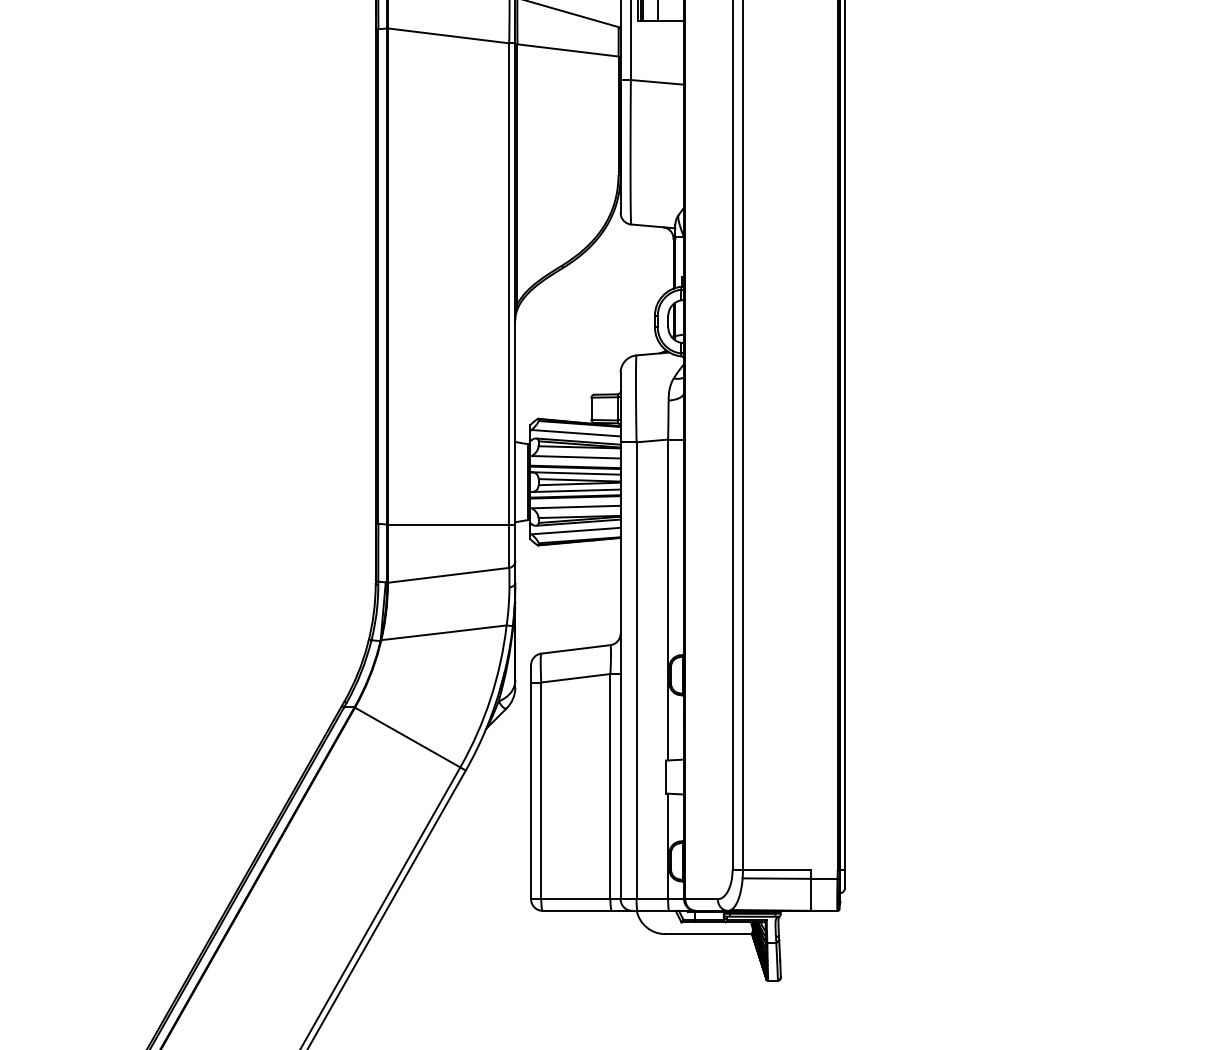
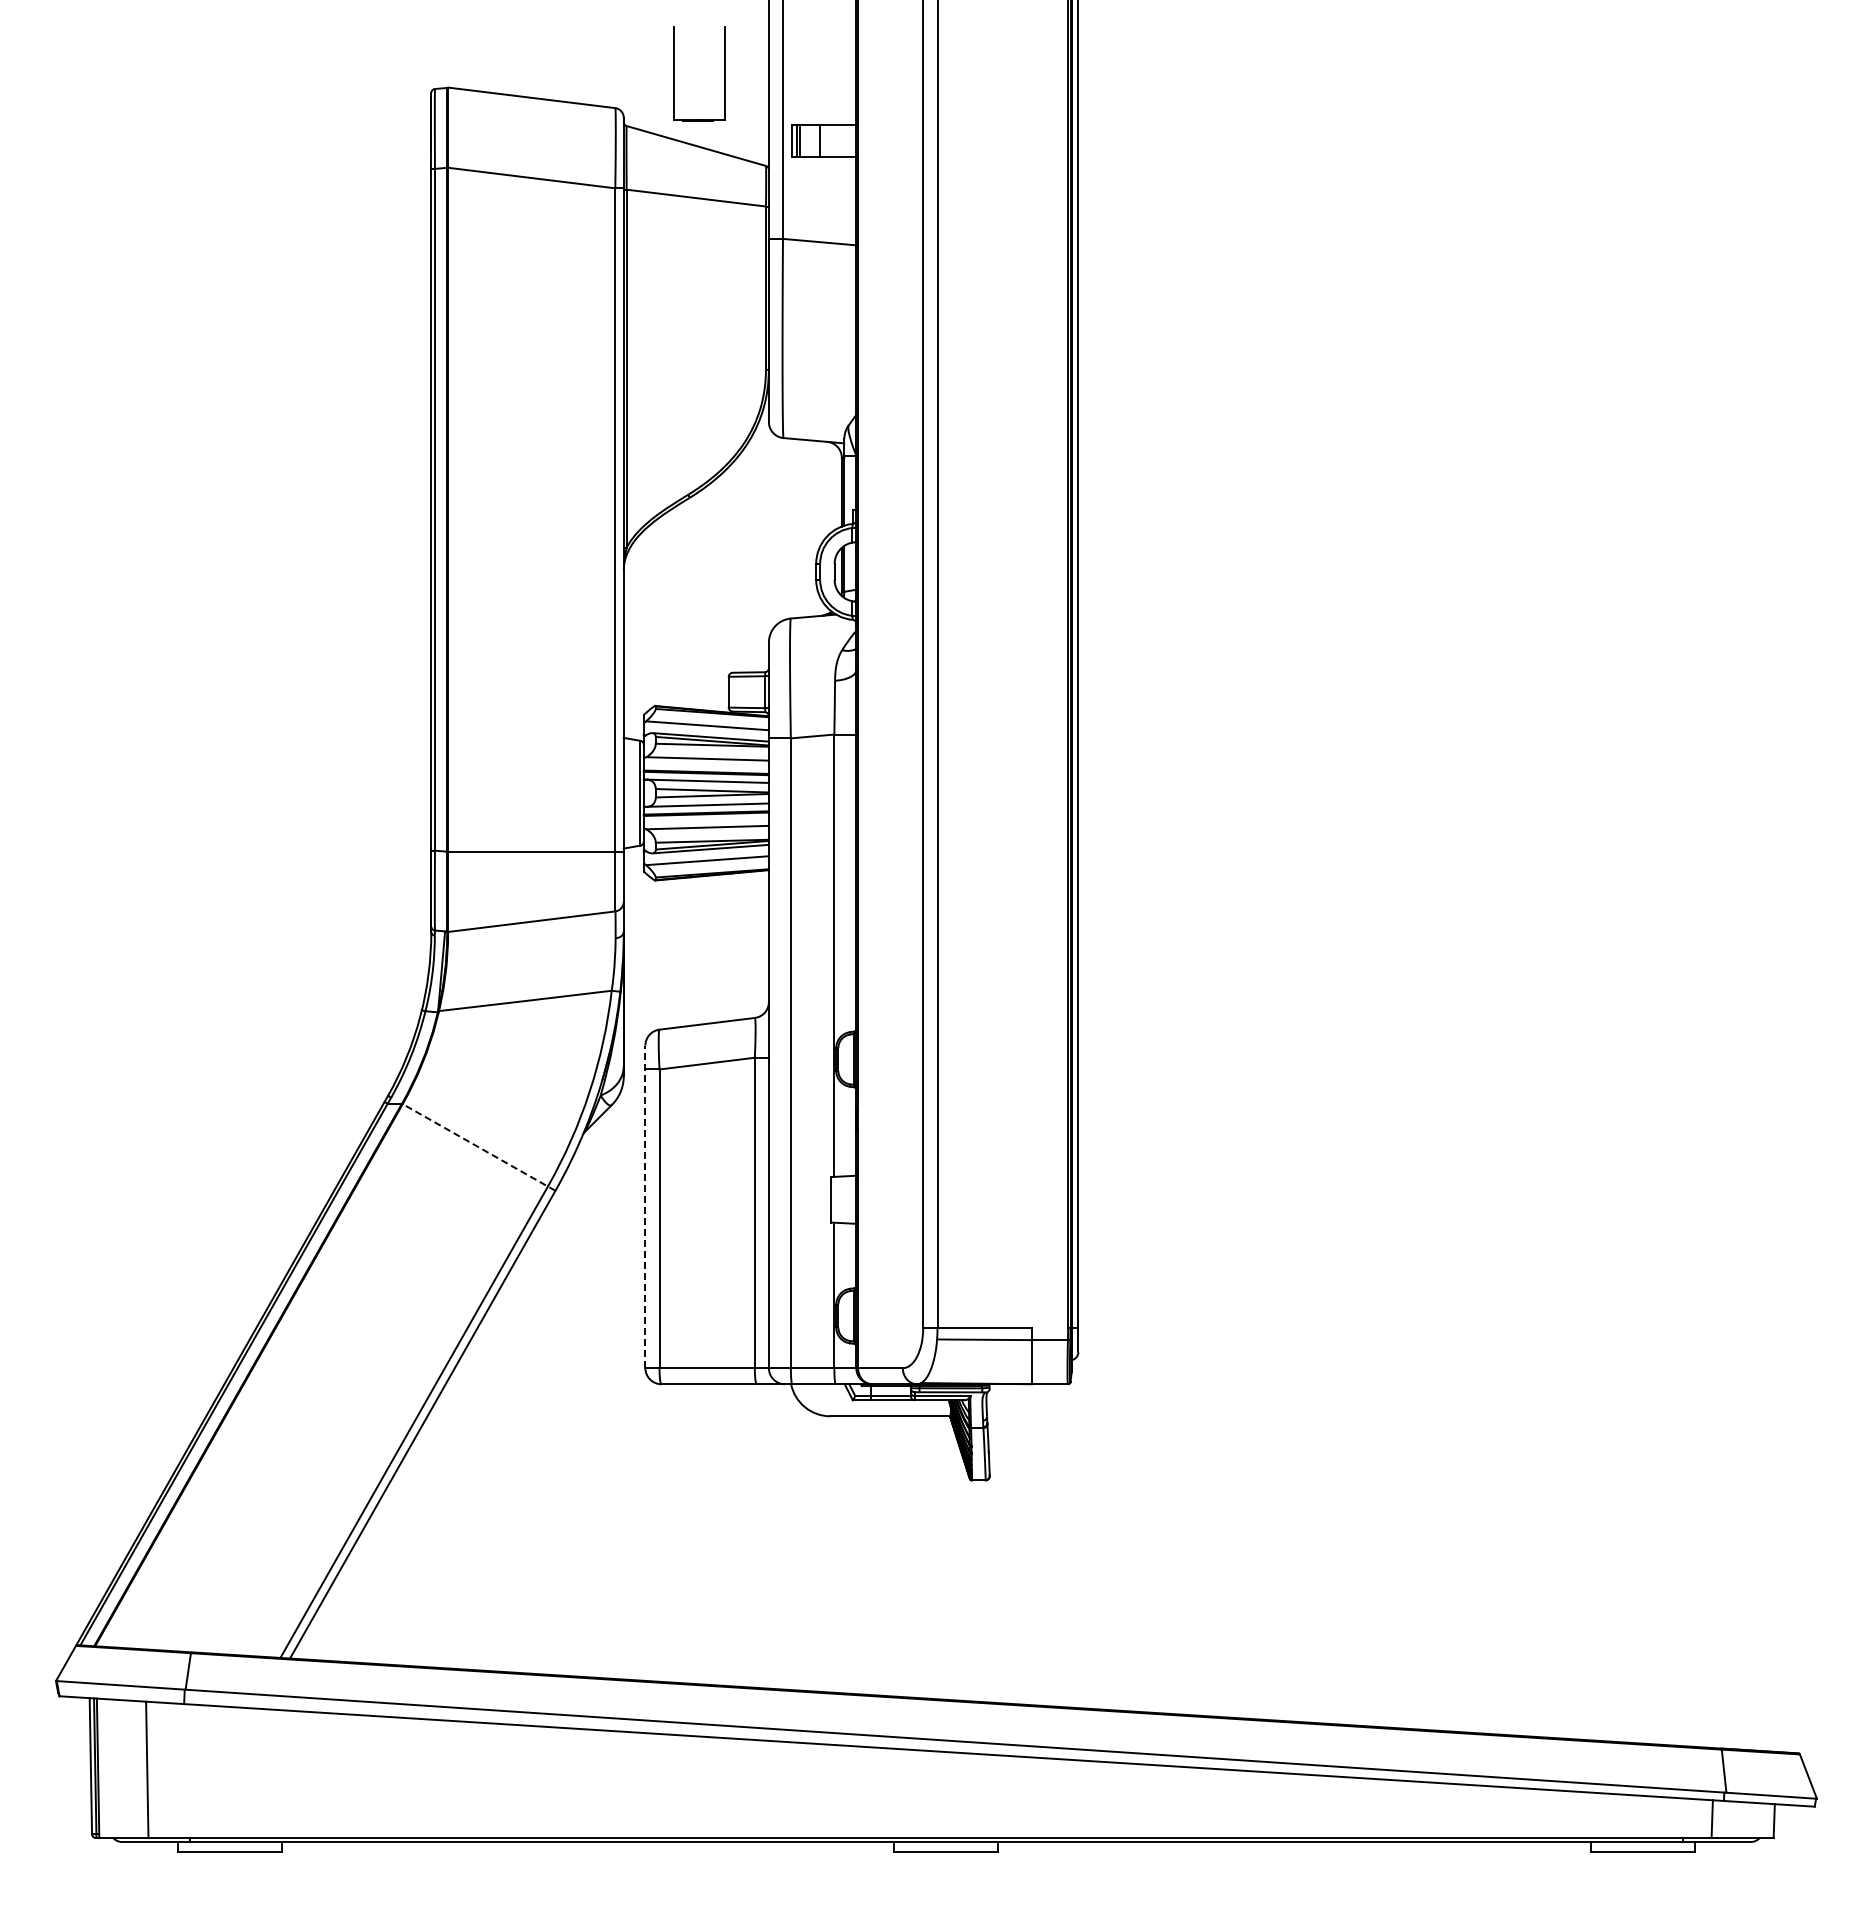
line: (409, 739) -> (478, 1147), solid -> dashed
line: (531, 781) -> (645, 1206), solid -> dashed

